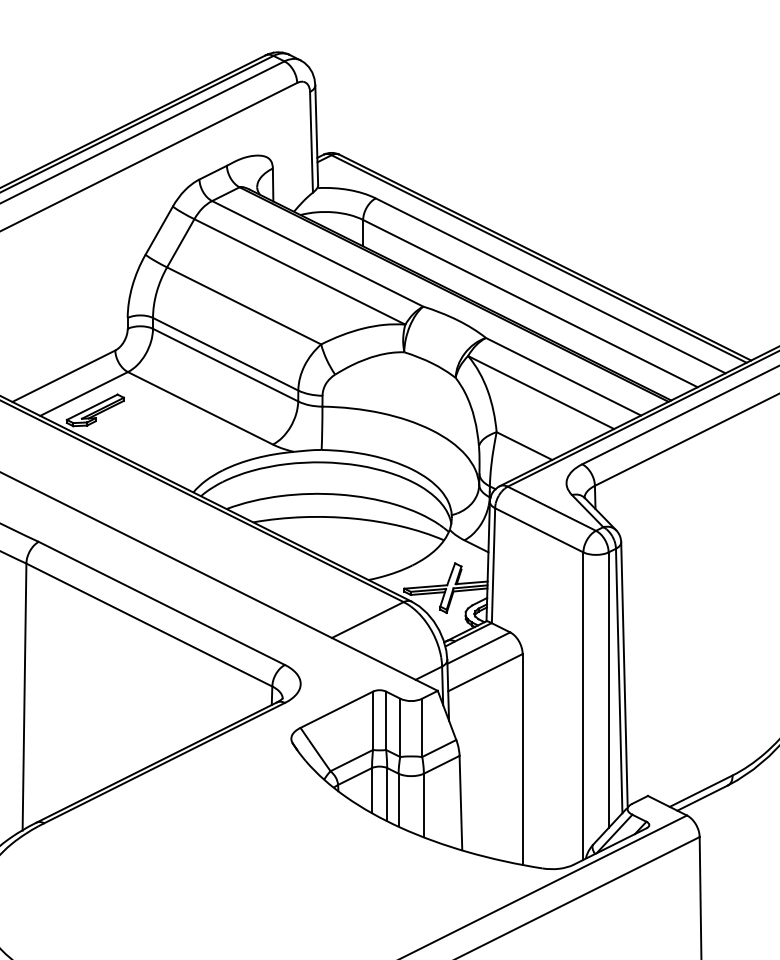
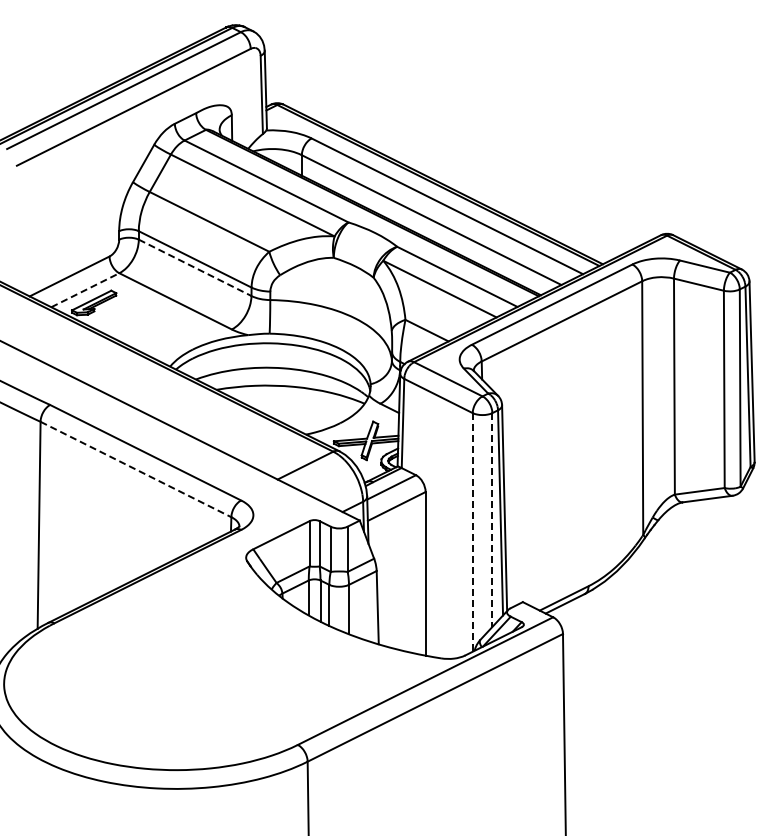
line: (226, 364) -> (195, 267), solid -> dashed
line: (84, 394) -> (85, 290), solid -> dashed
line: (148, 625) -> (135, 469), solid -> dashed
line: (608, 690) -> (492, 520), solid -> dashed
line: (583, 706) -> (472, 532), solid -> dashed

